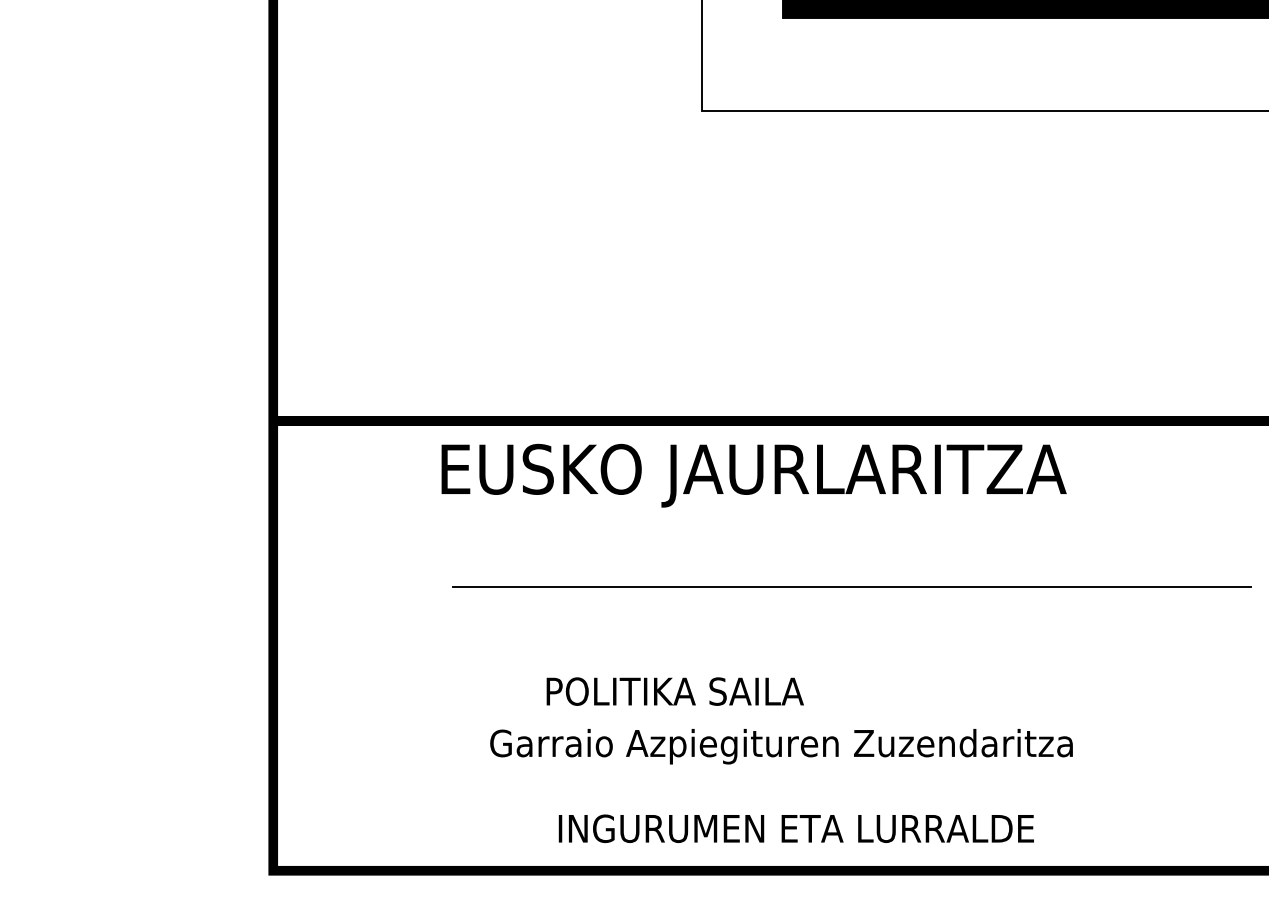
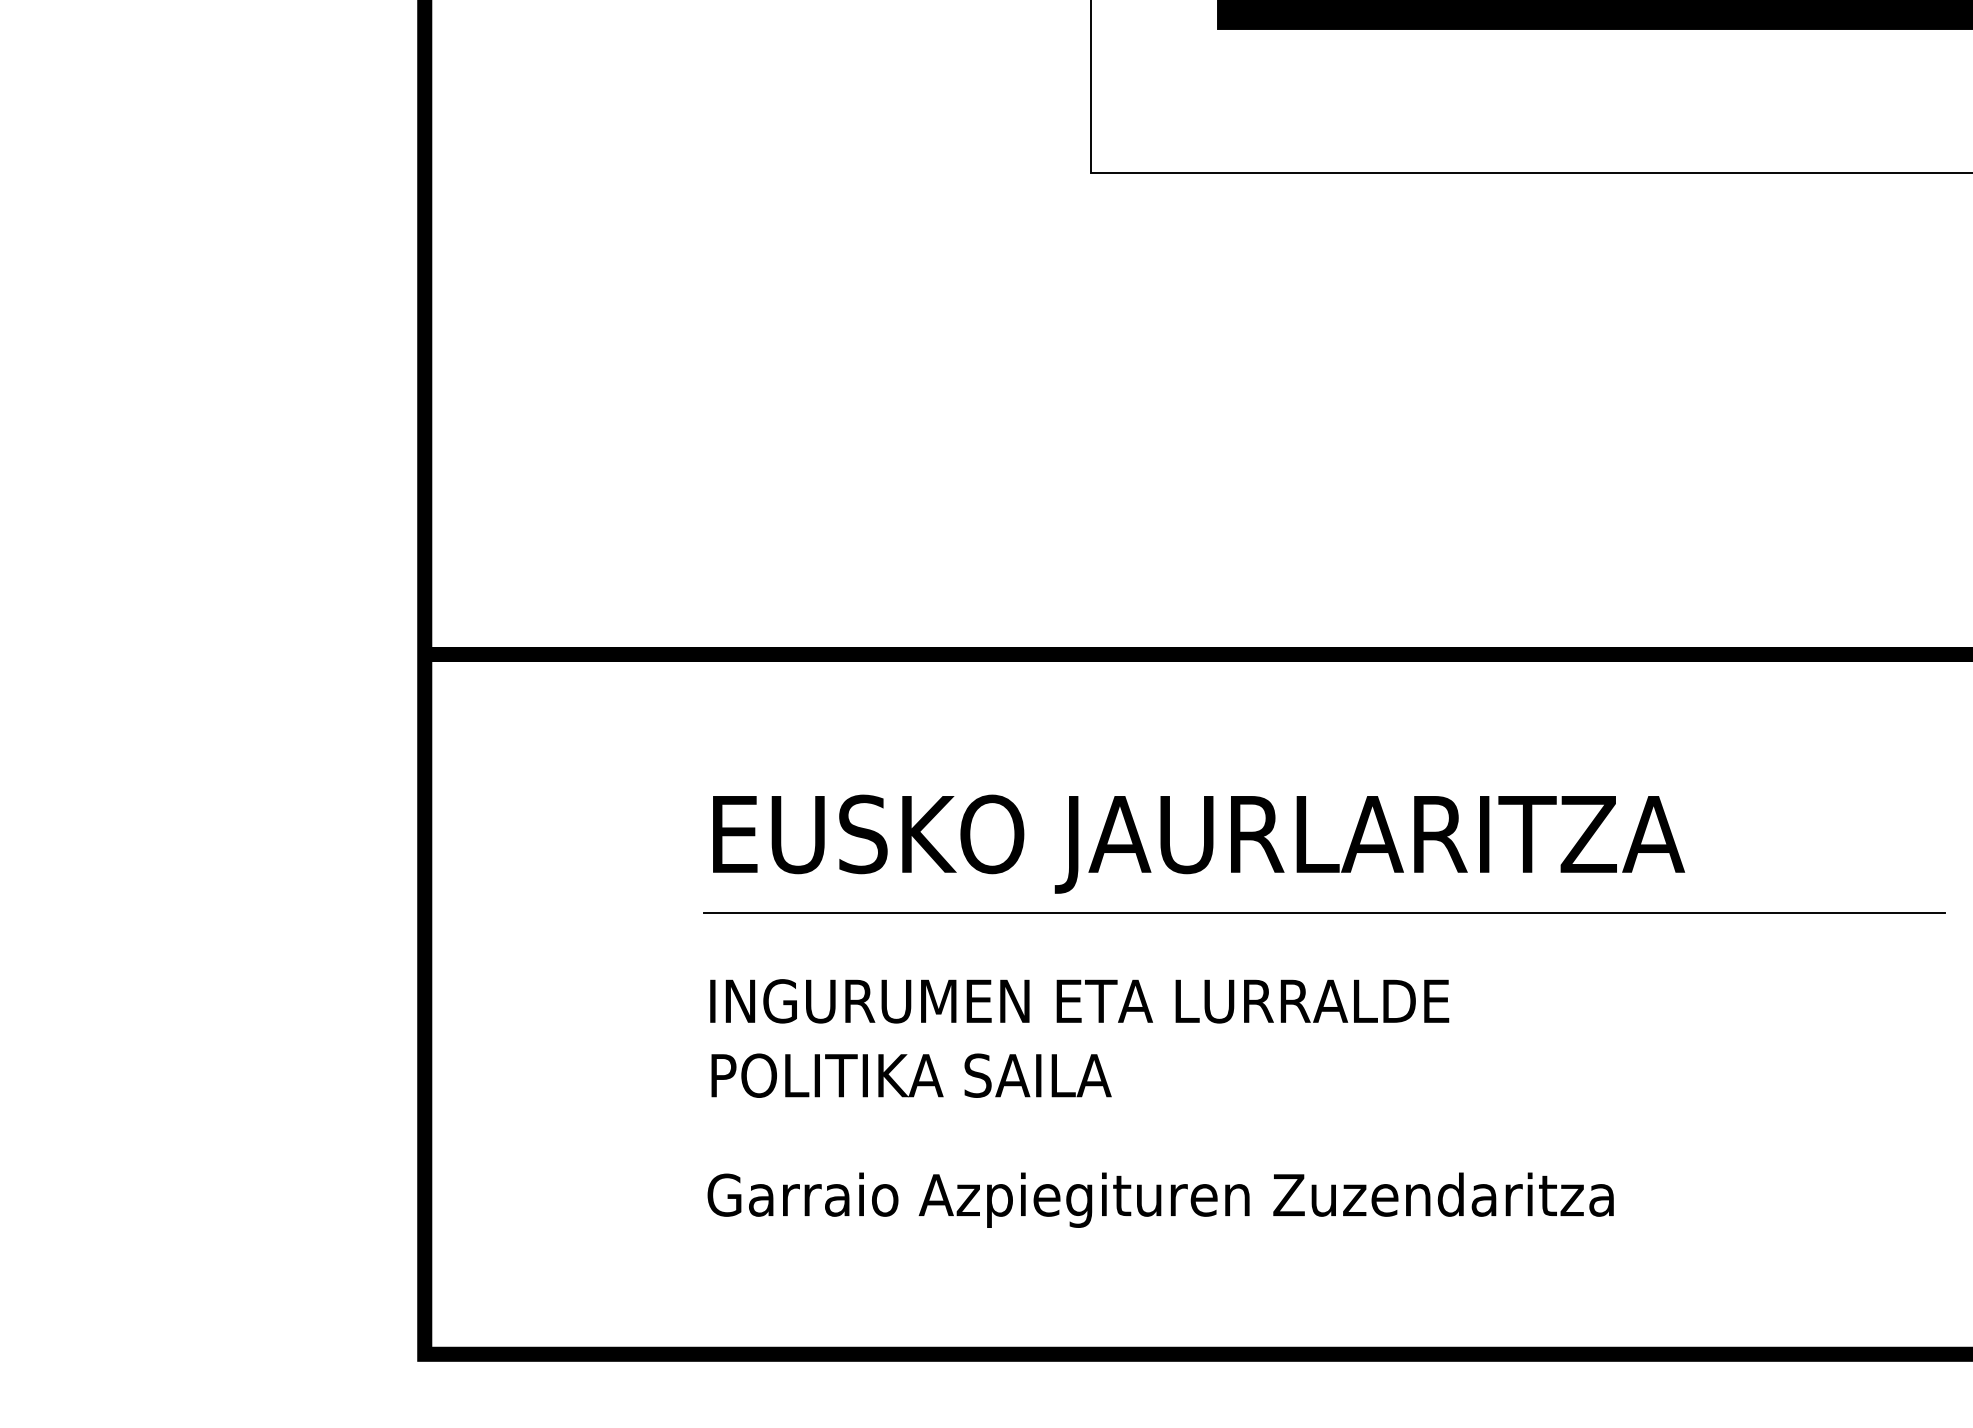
text: (753, 475) -> (1197, 843), moved
text: (674, 691) -> (910, 1075), moved
text: (781, 746) -> (1160, 1199), moved
text: (795, 828) -> (1078, 1000), moved

